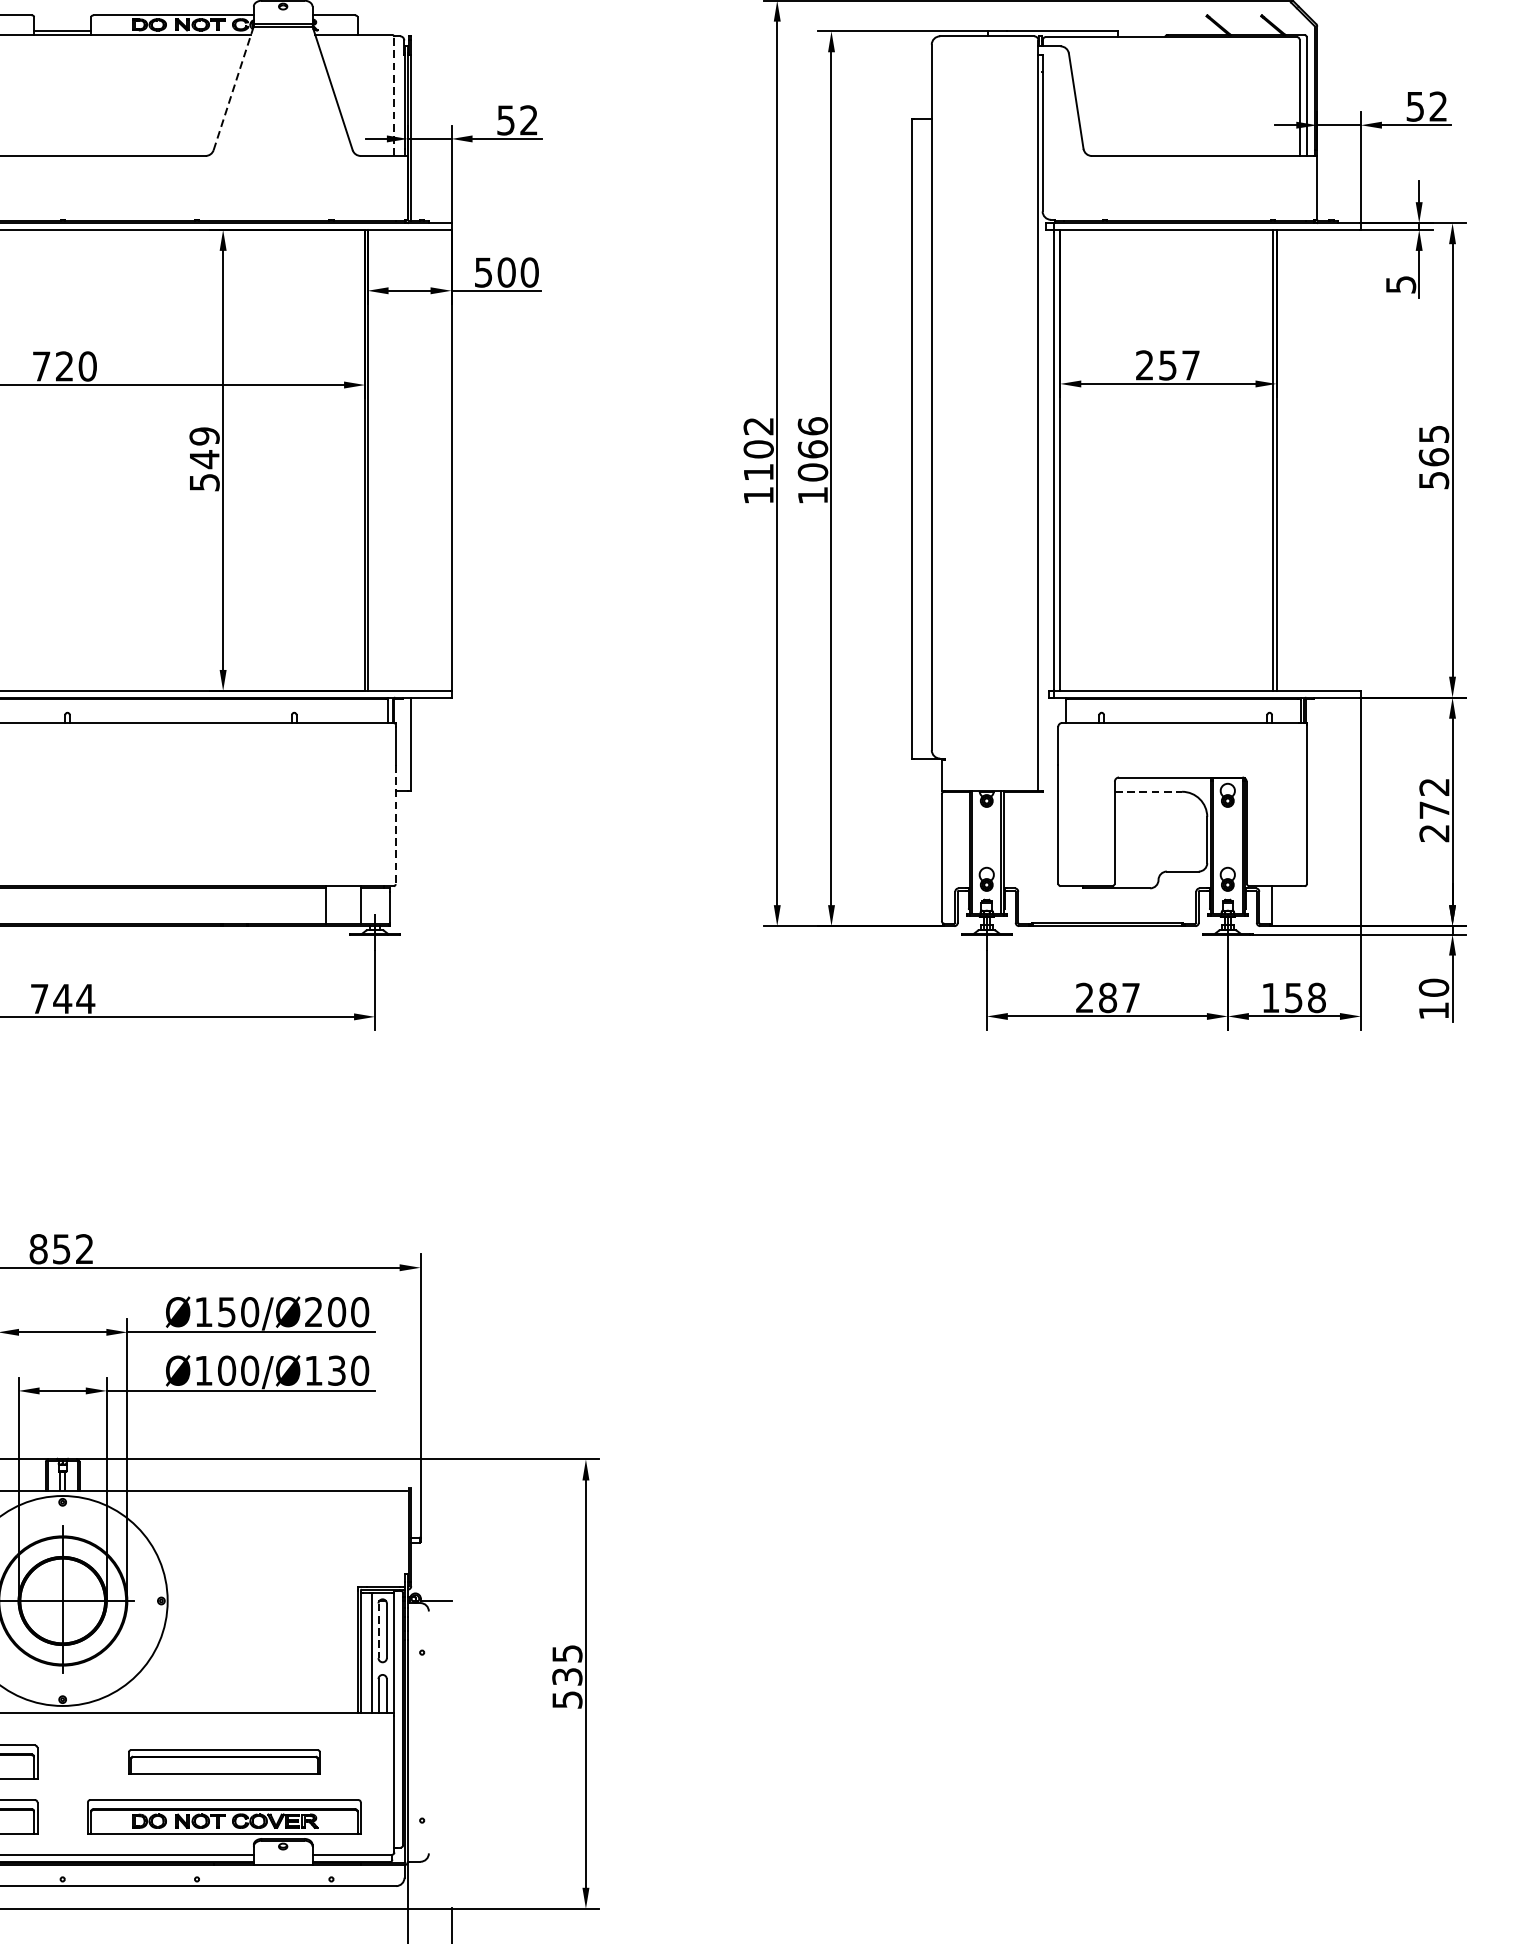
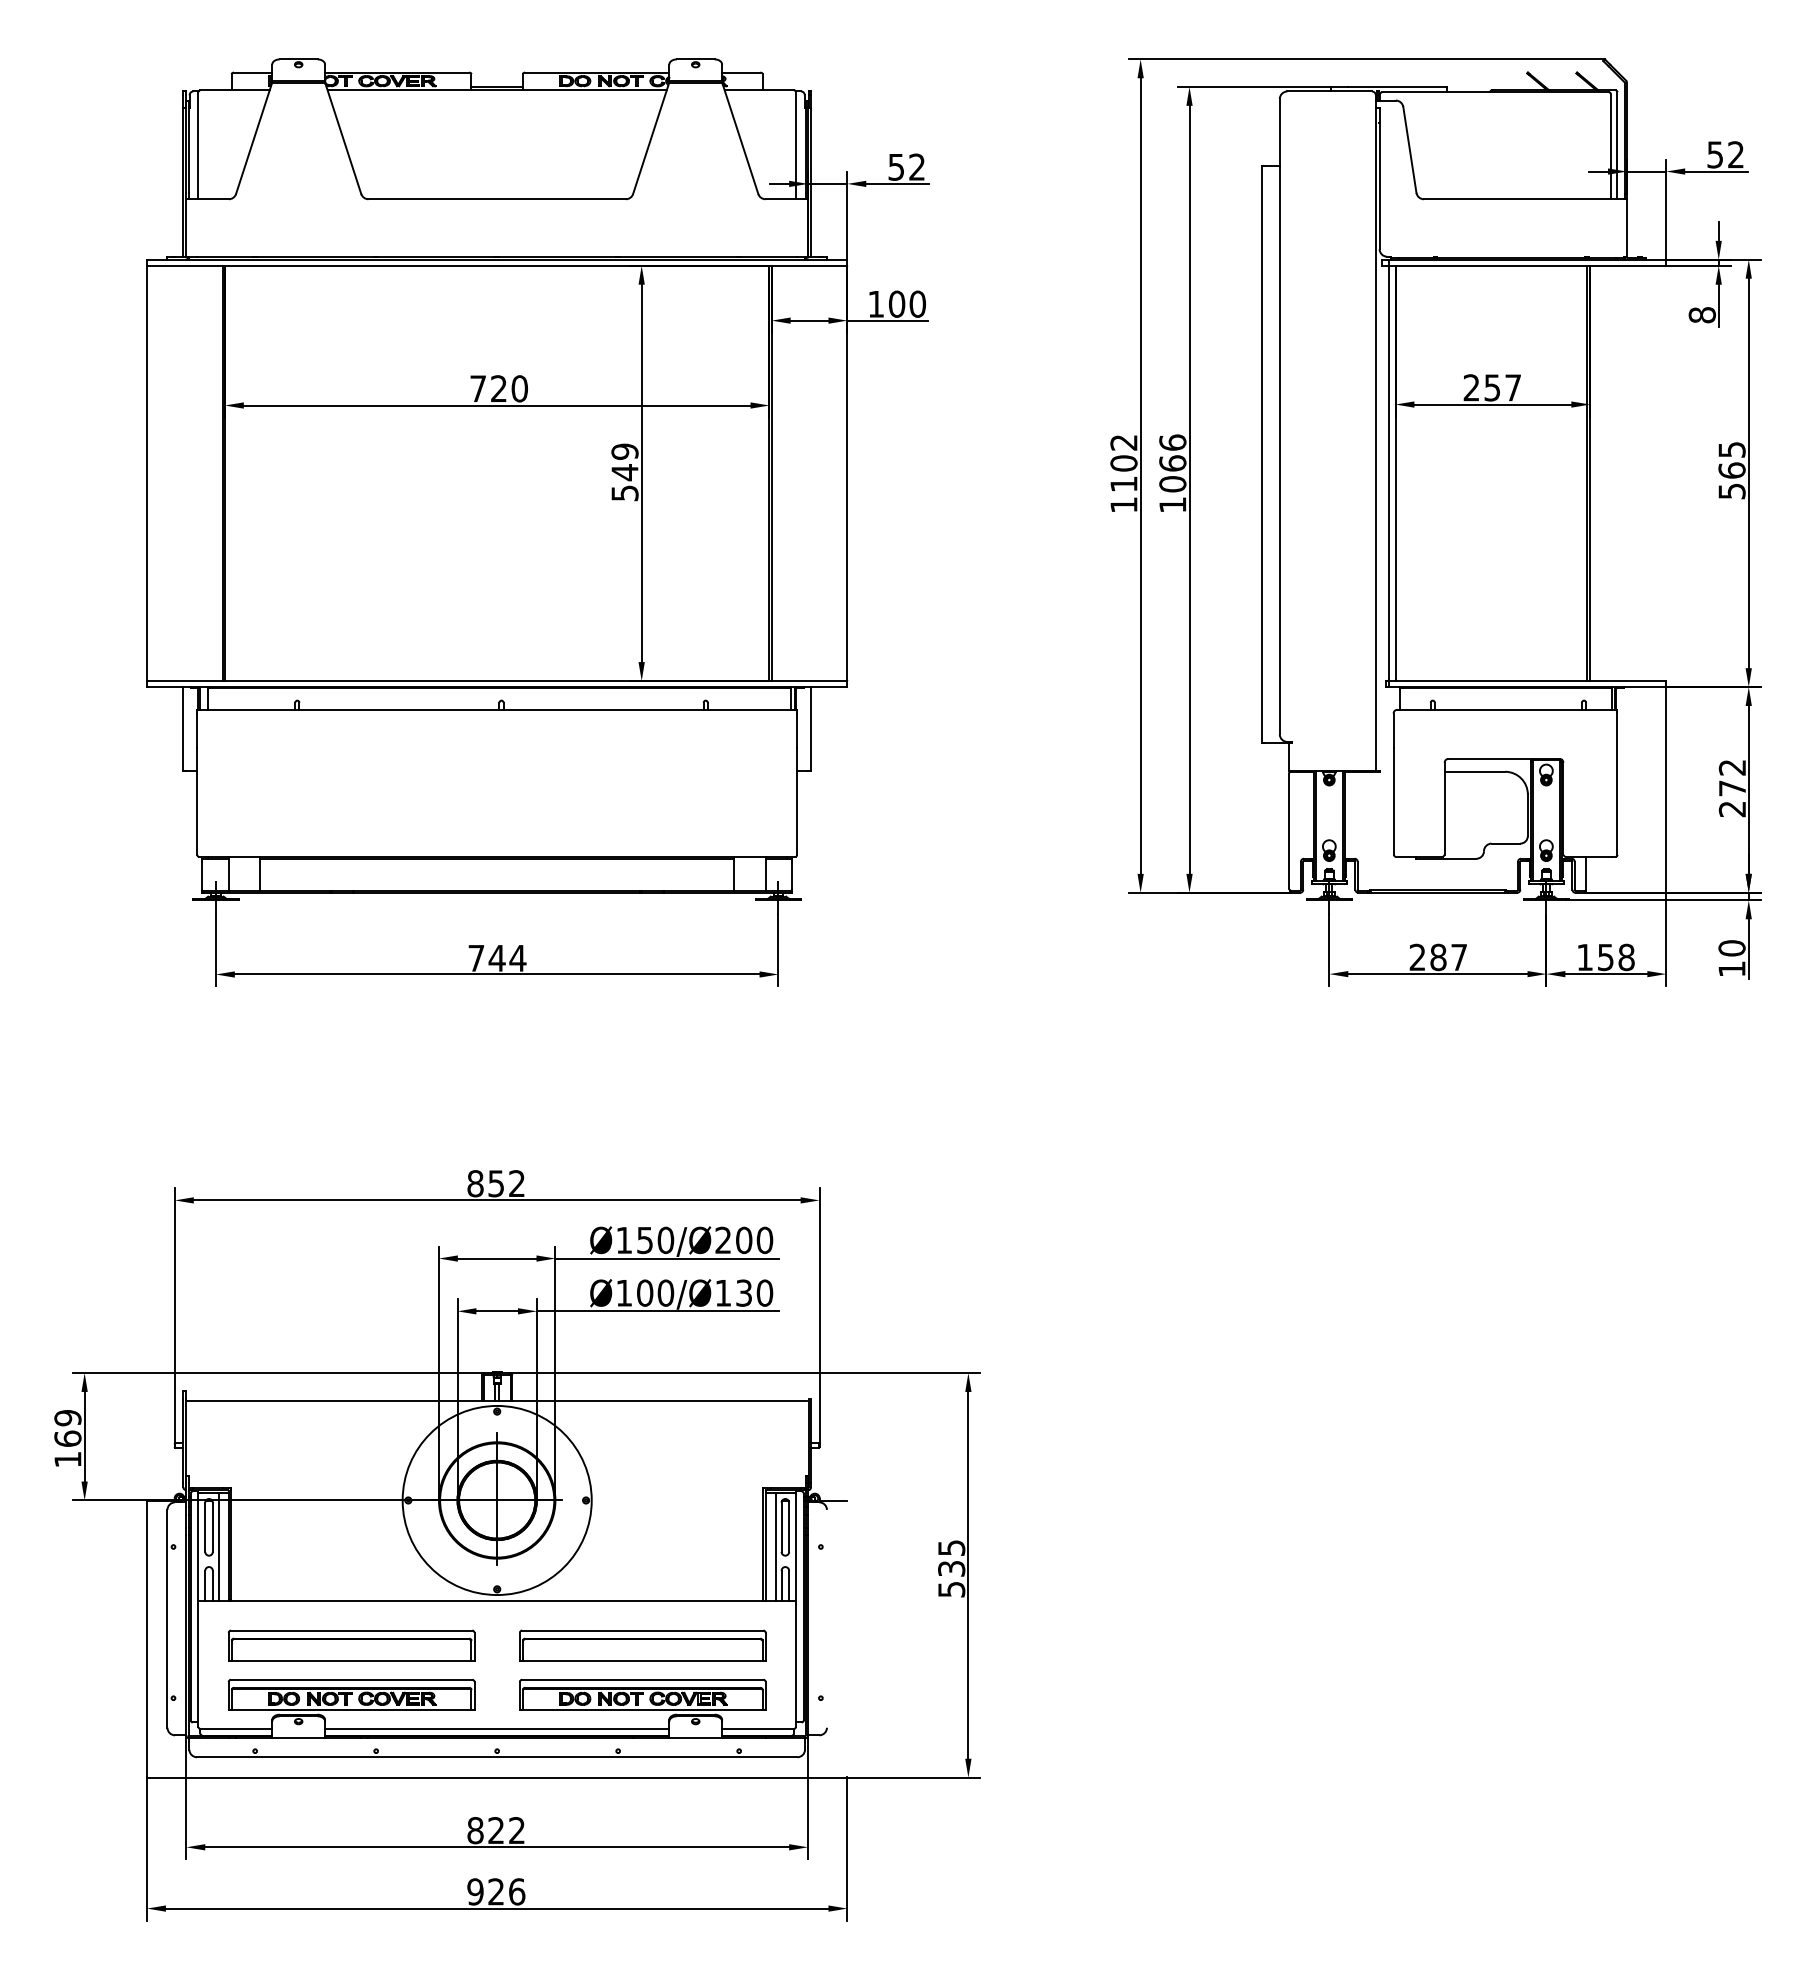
line: (234, 88) -> (651, 138), dashed -> solid
line: (393, 96) -> (795, 145), dashed -> solid
text: (482, 272) -> (875, 304), 500 -> 100
text: (1400, 285) -> (1701, 315), 5 -> 8
line: (1149, 791) -> (1475, 771), dashed -> solid
line: (396, 824) -> (797, 801), dashed -> solid
line: (378, 1630) -> (781, 1527), dashed -> solid
part: (224, 1762) -> (642, 1645), size x1.43

